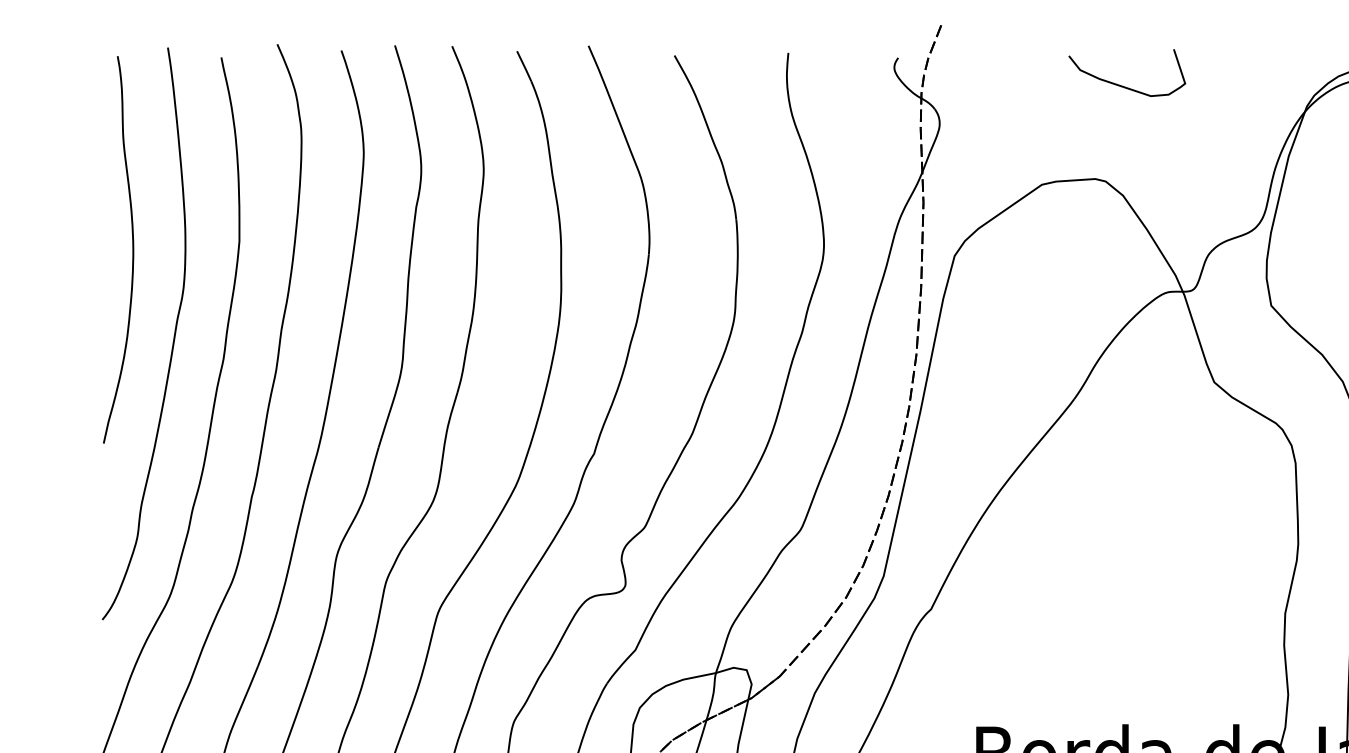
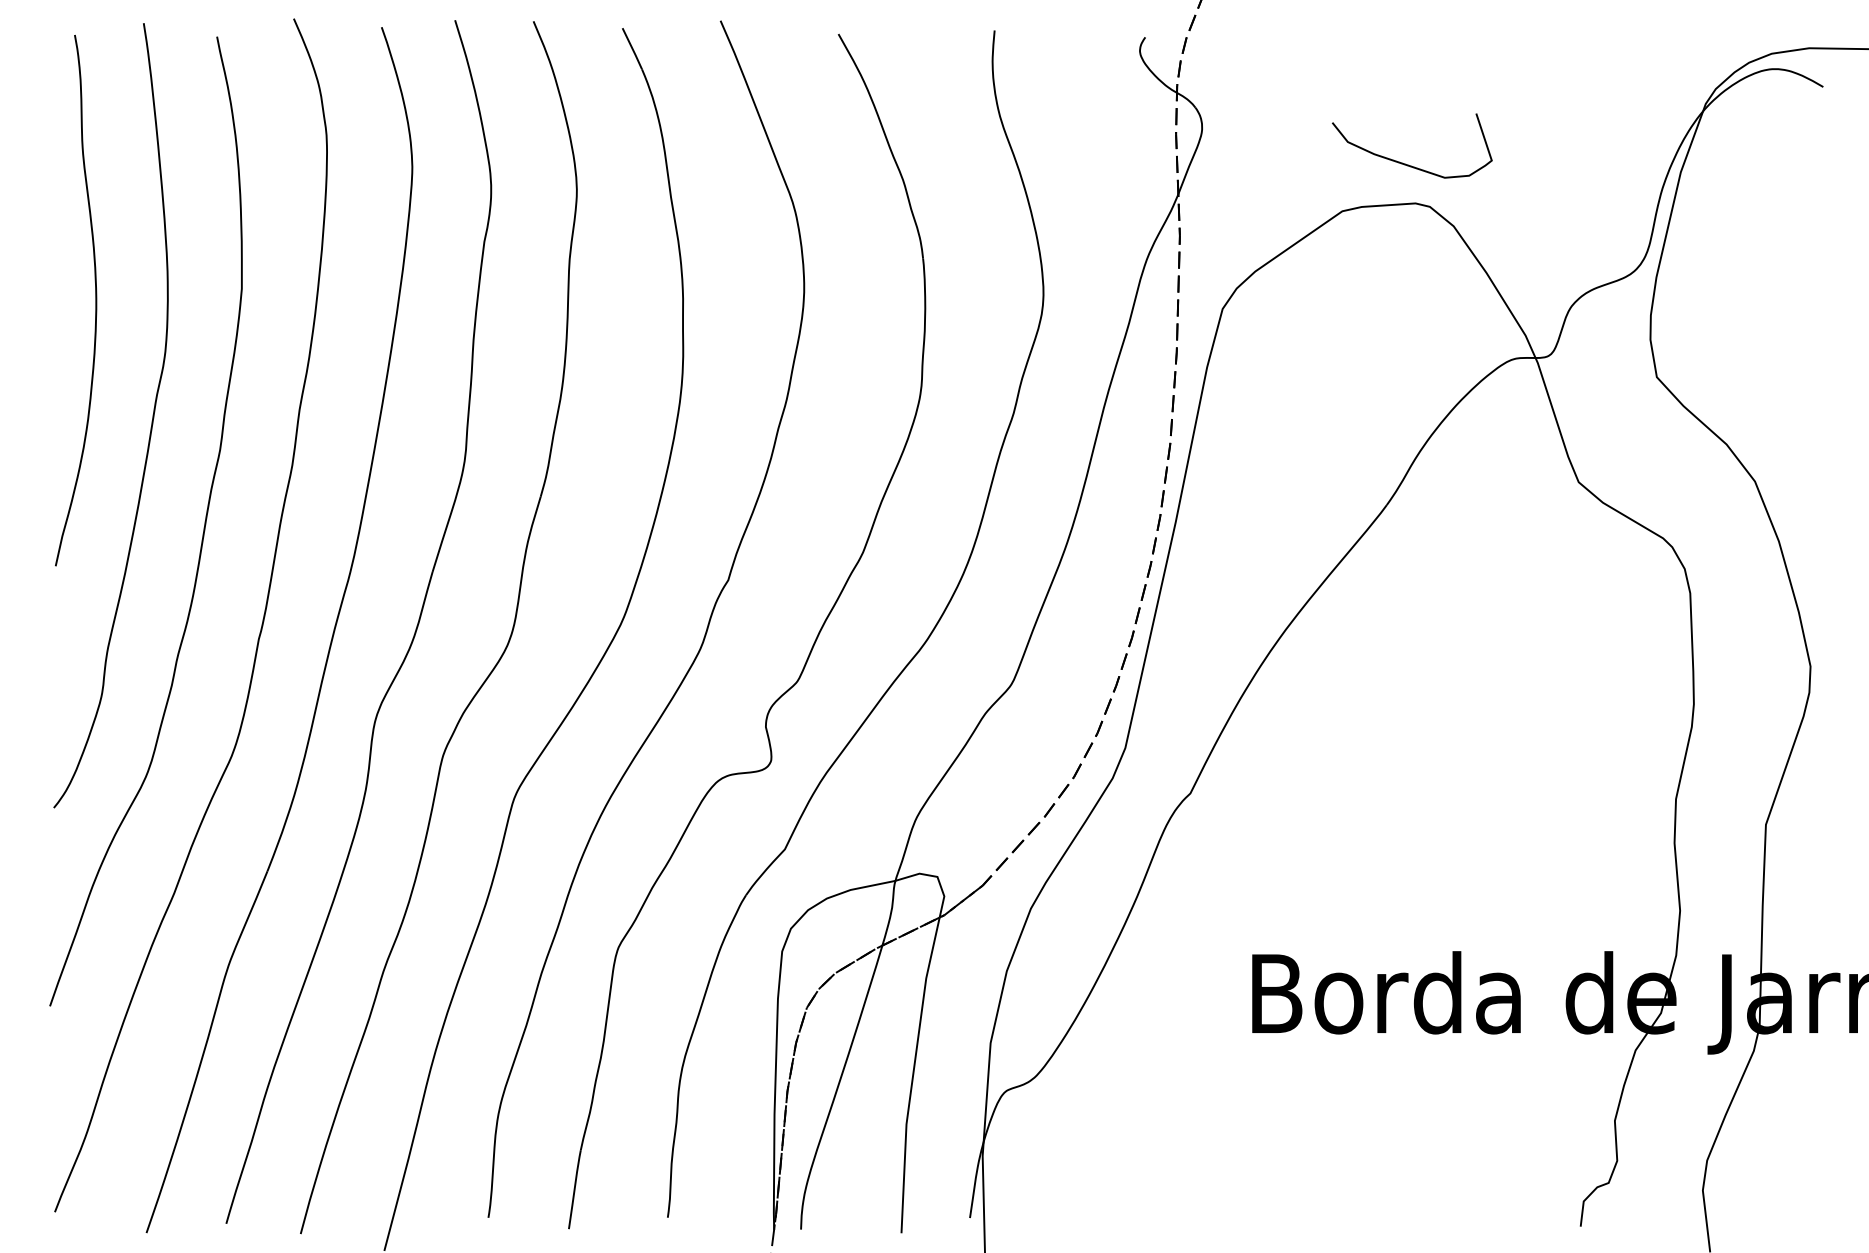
curve: (1122, 85) -> (1405, 163), moved

